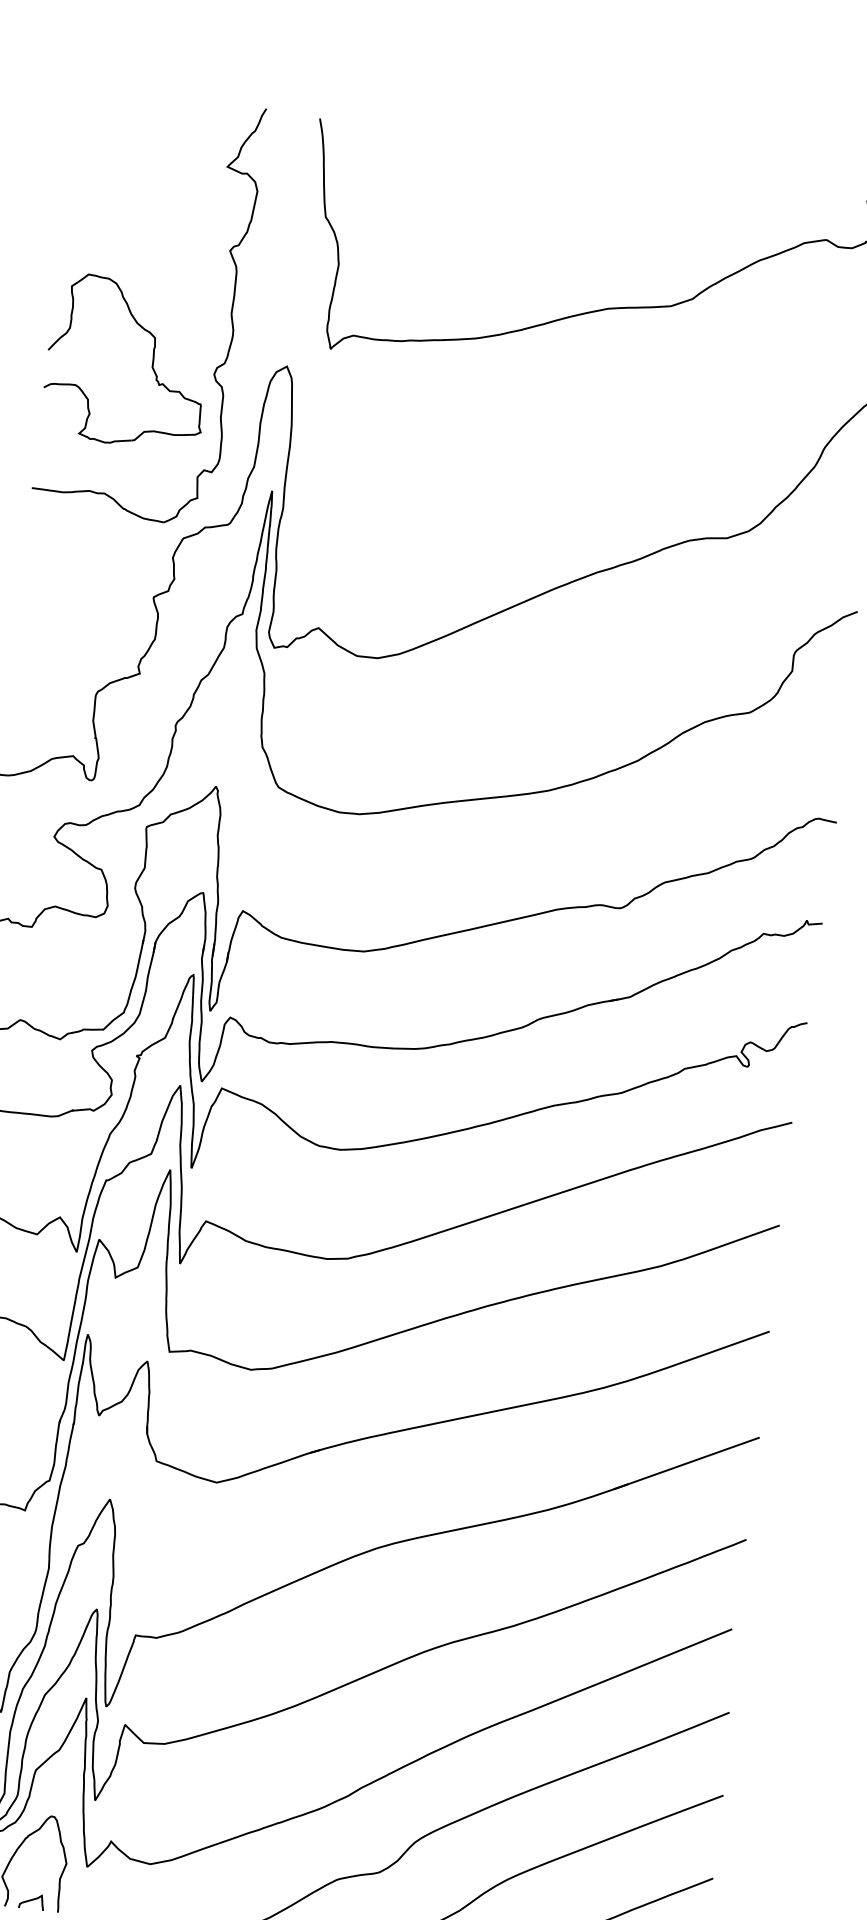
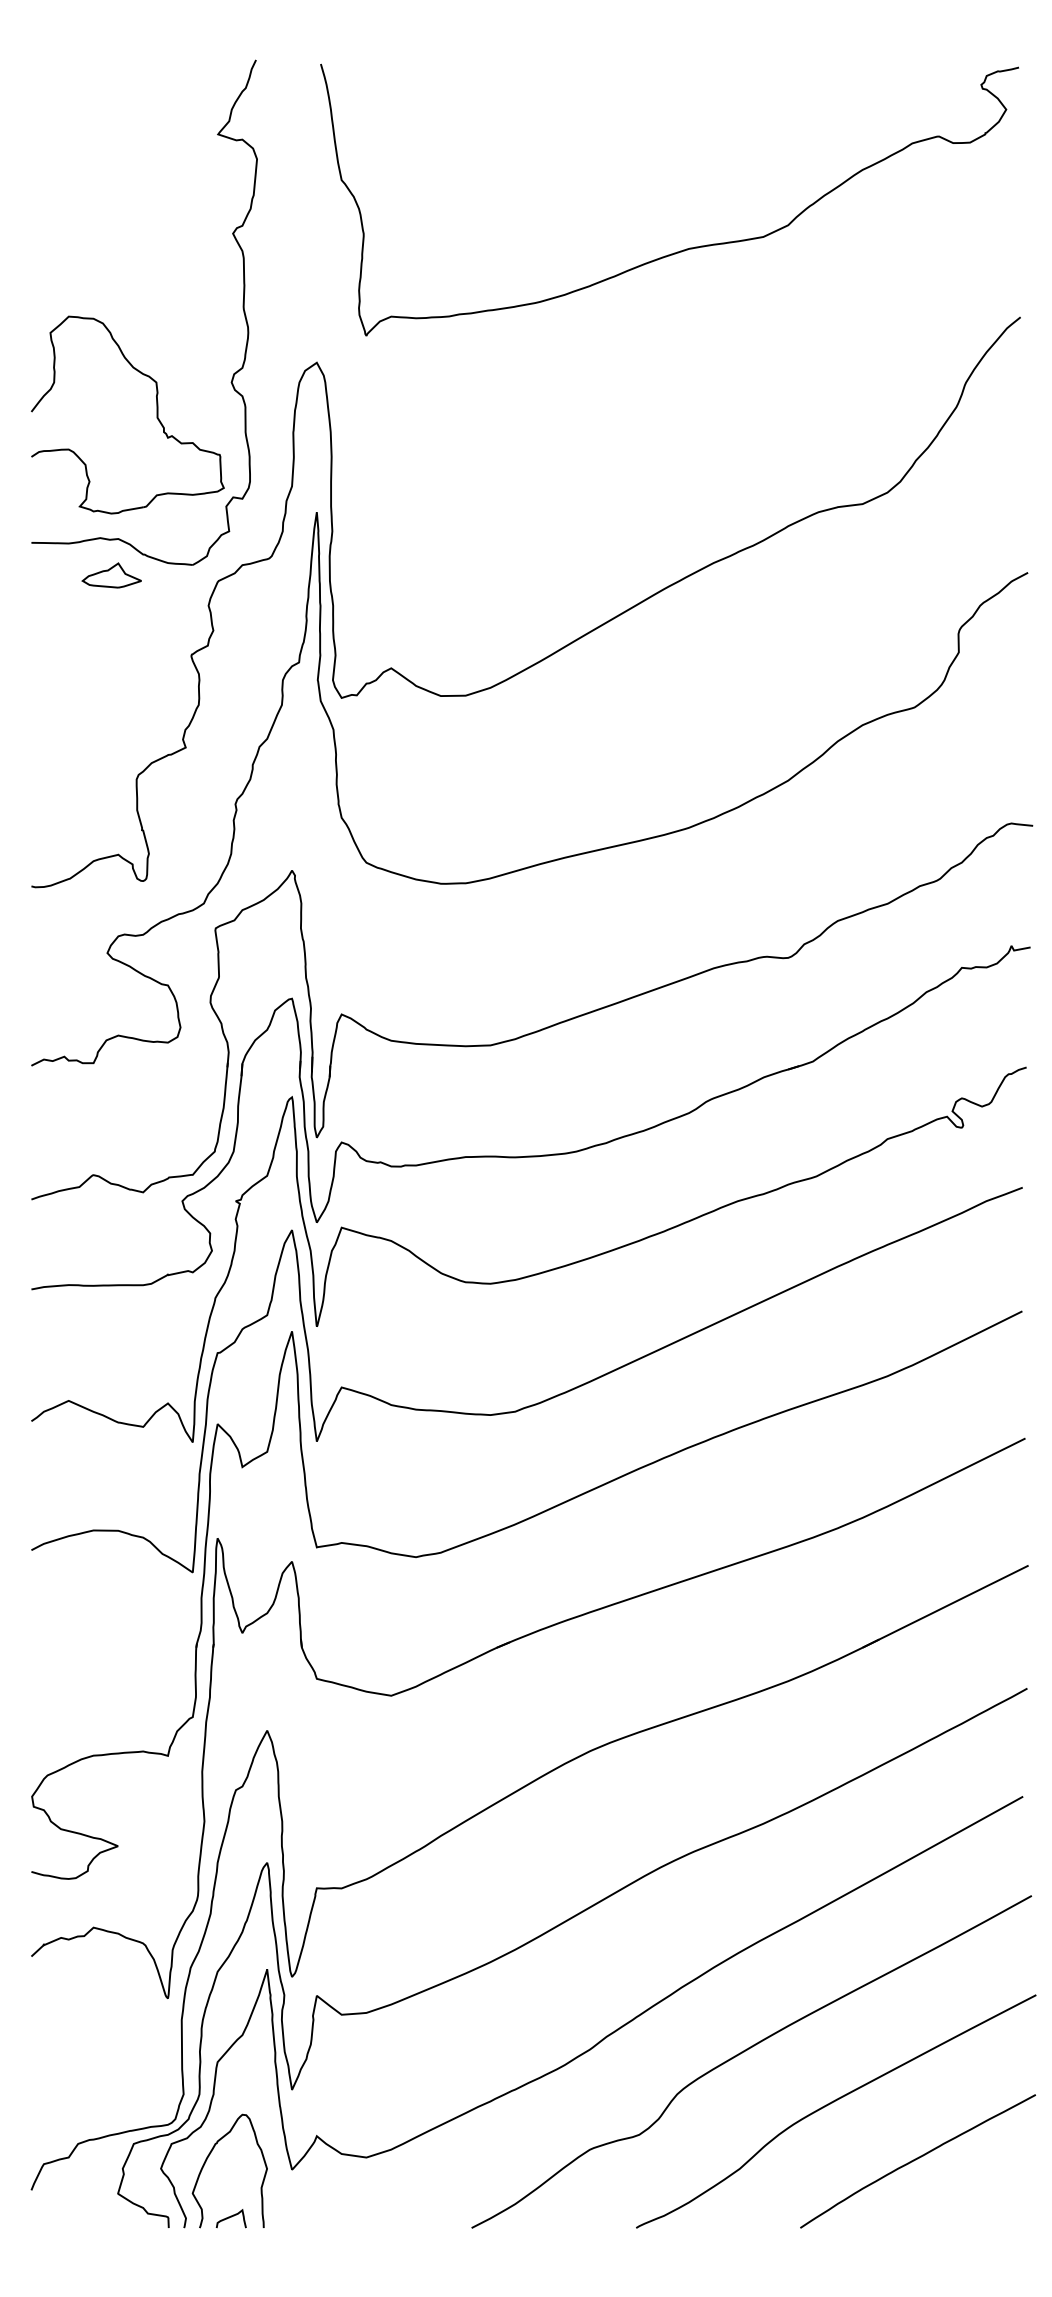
part: (152, 364) -> (156, 414), moved
part: (95, 523) -> (111, 575), added

